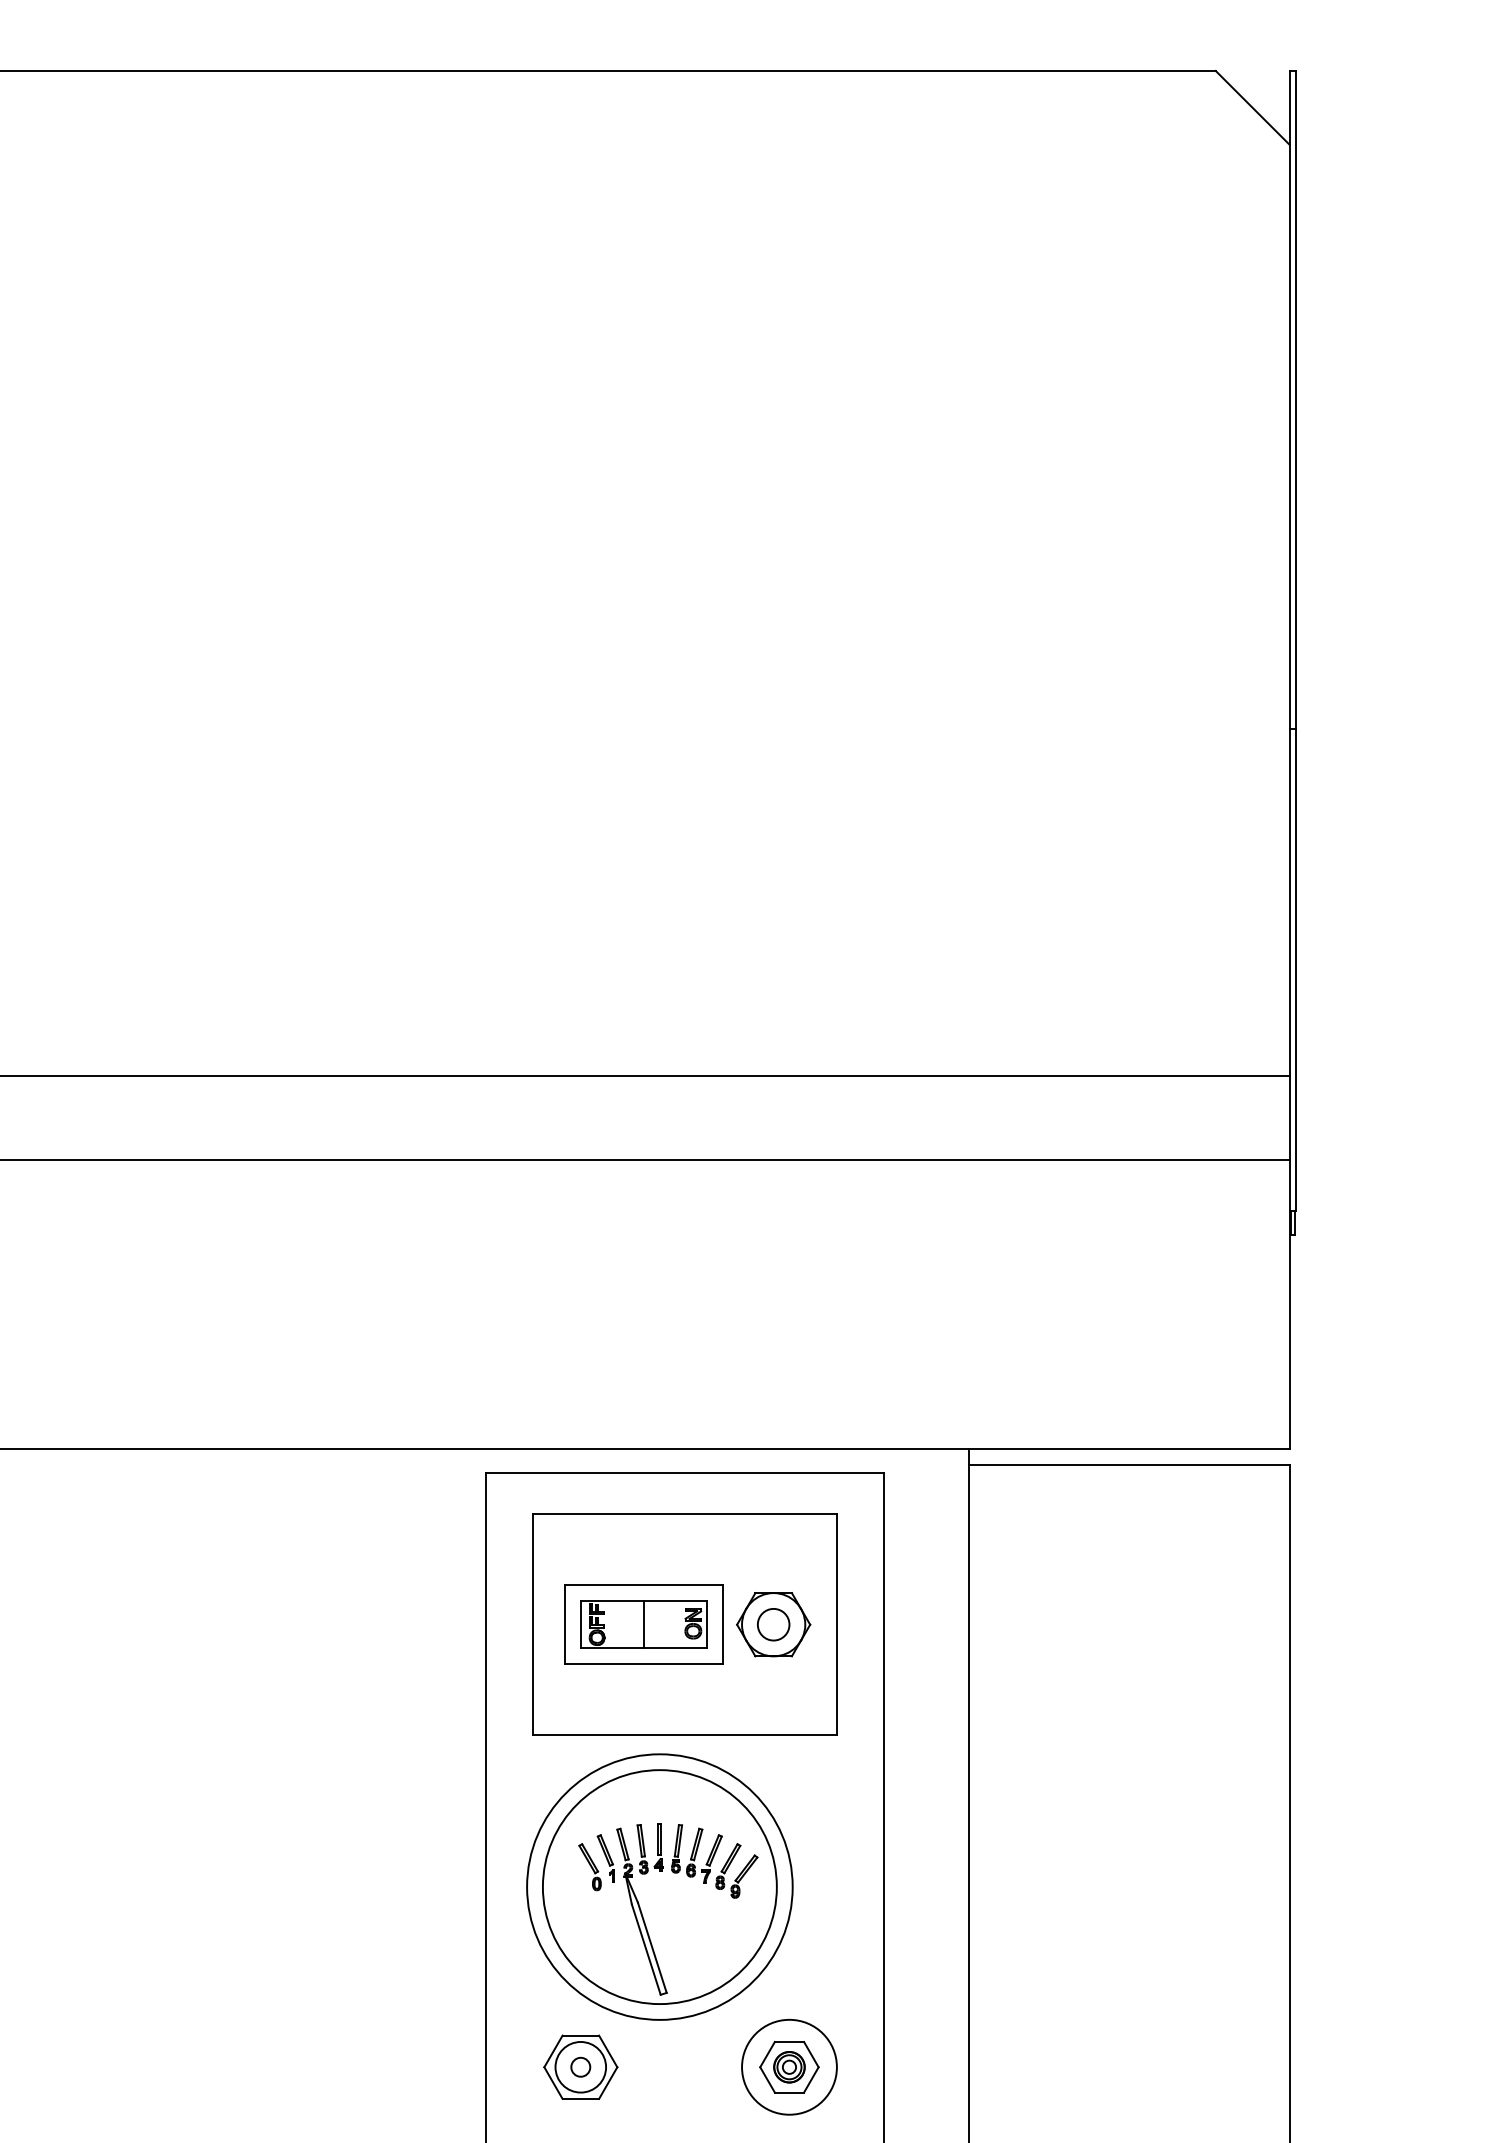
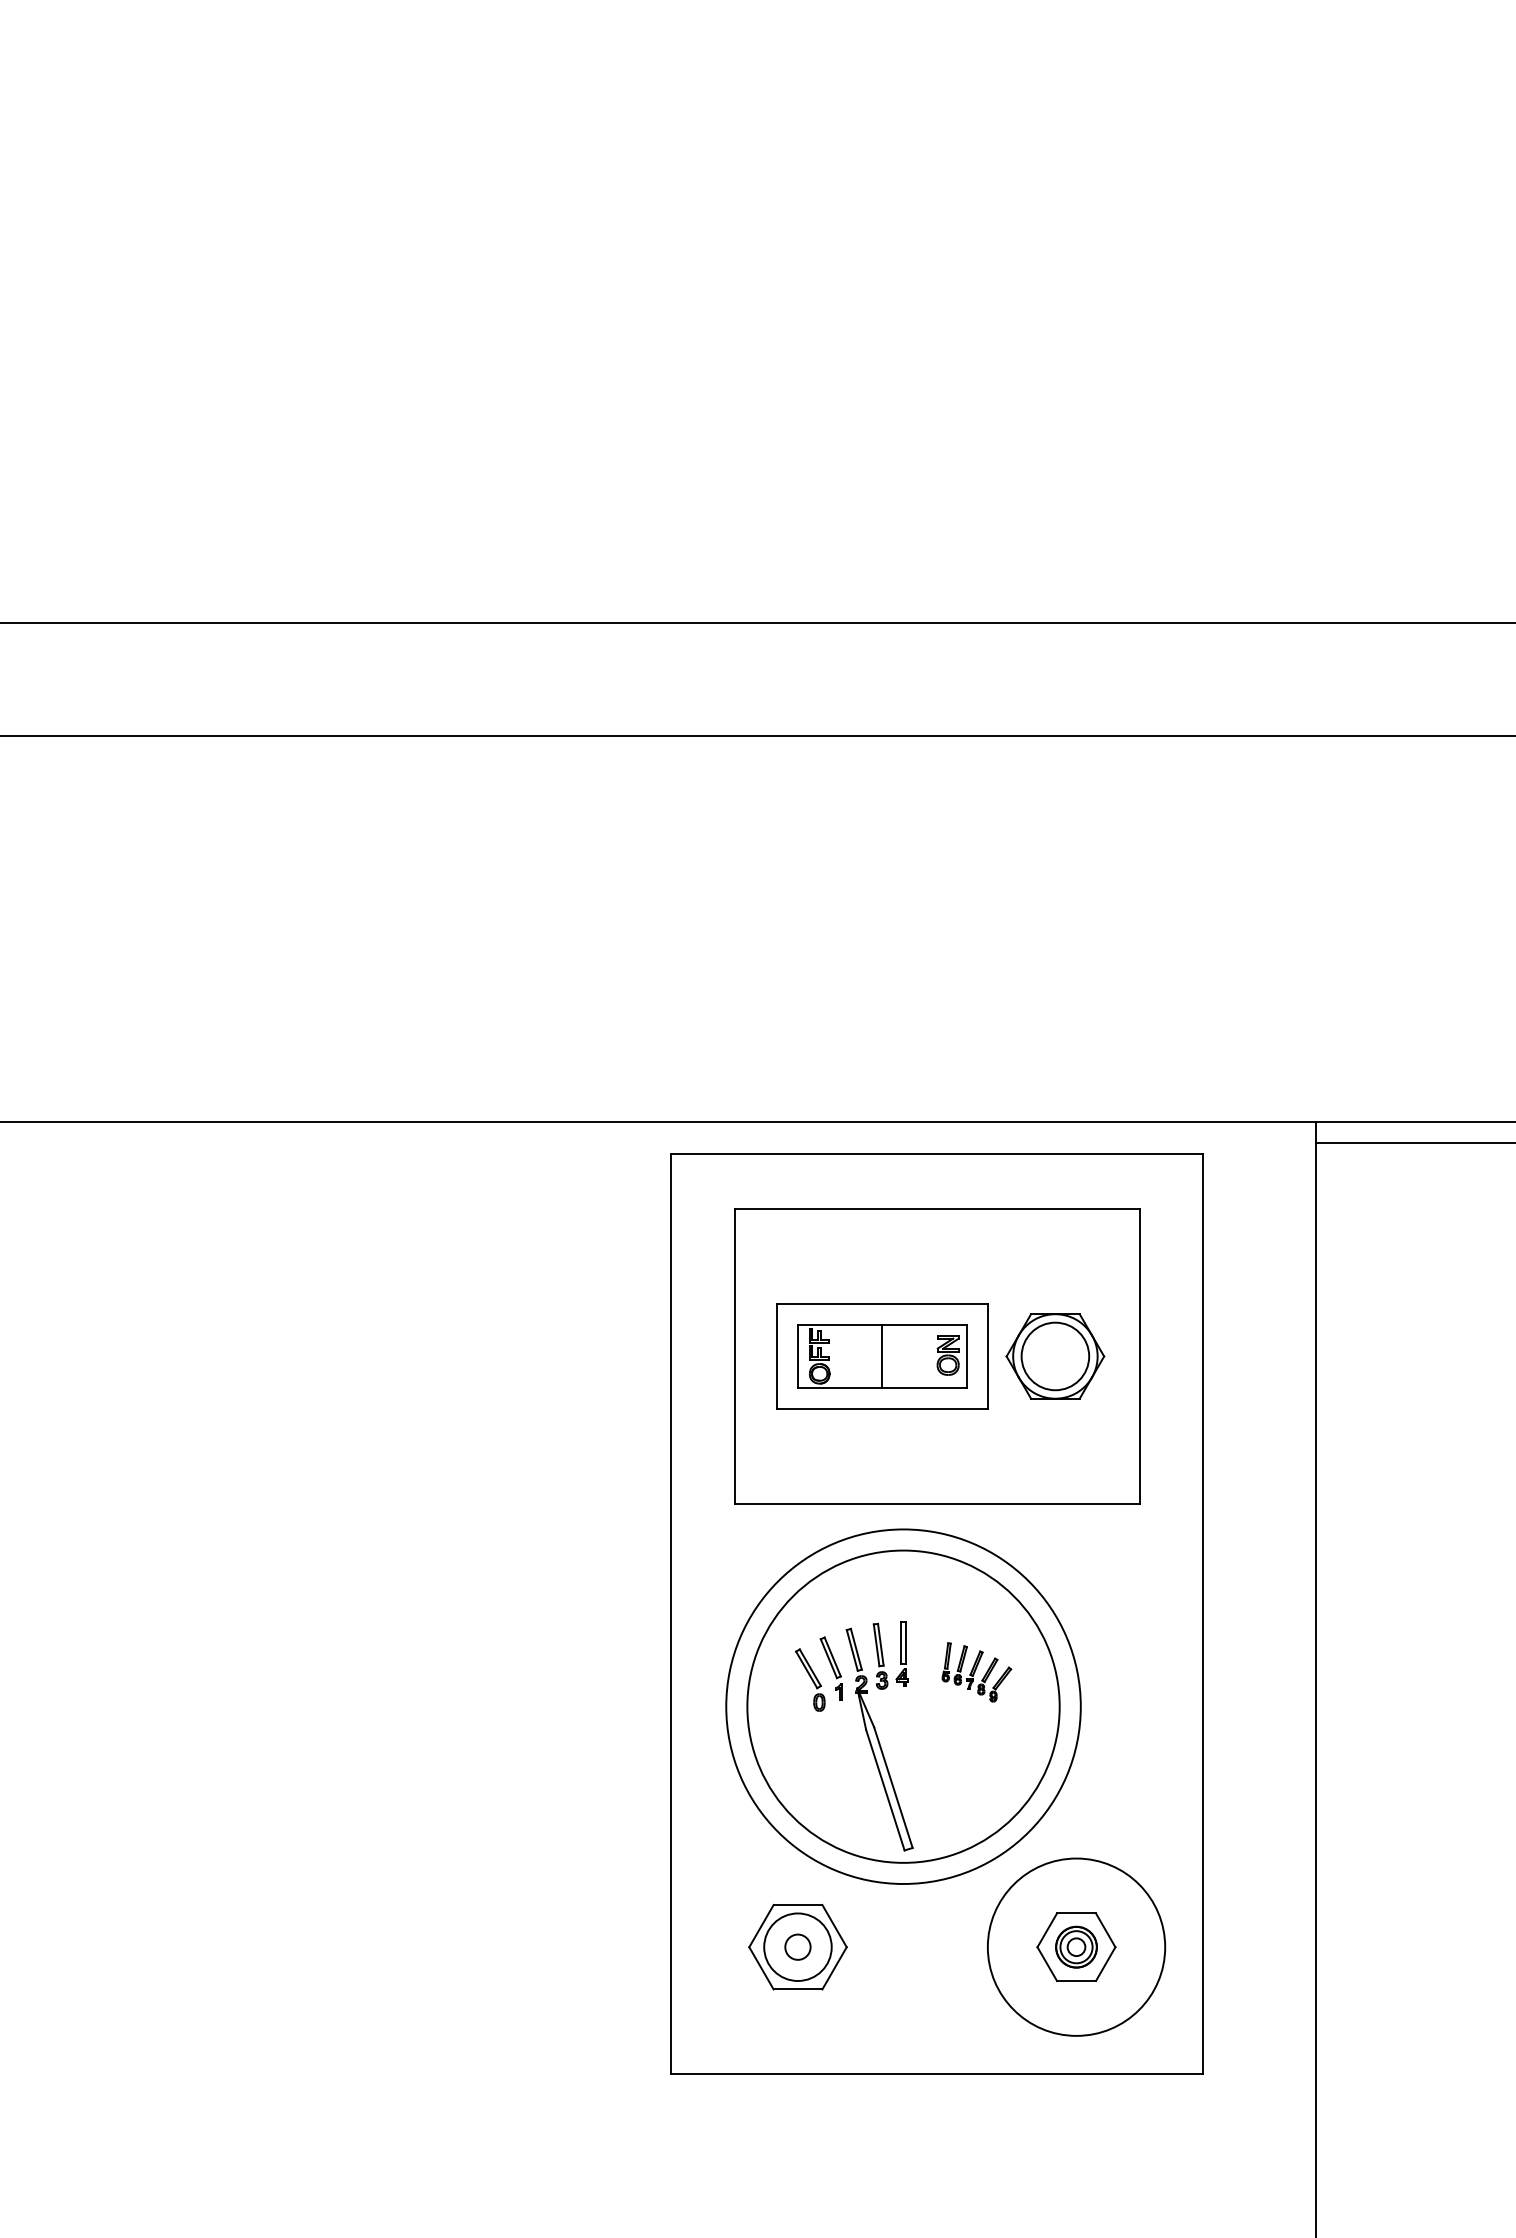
circle: (773, 1624) -> (1055, 1356), size x1.6
part: (714, 1861) -> (976, 1672), size x0.6
circle: (789, 2066) -> (1076, 1946), size x1.4

